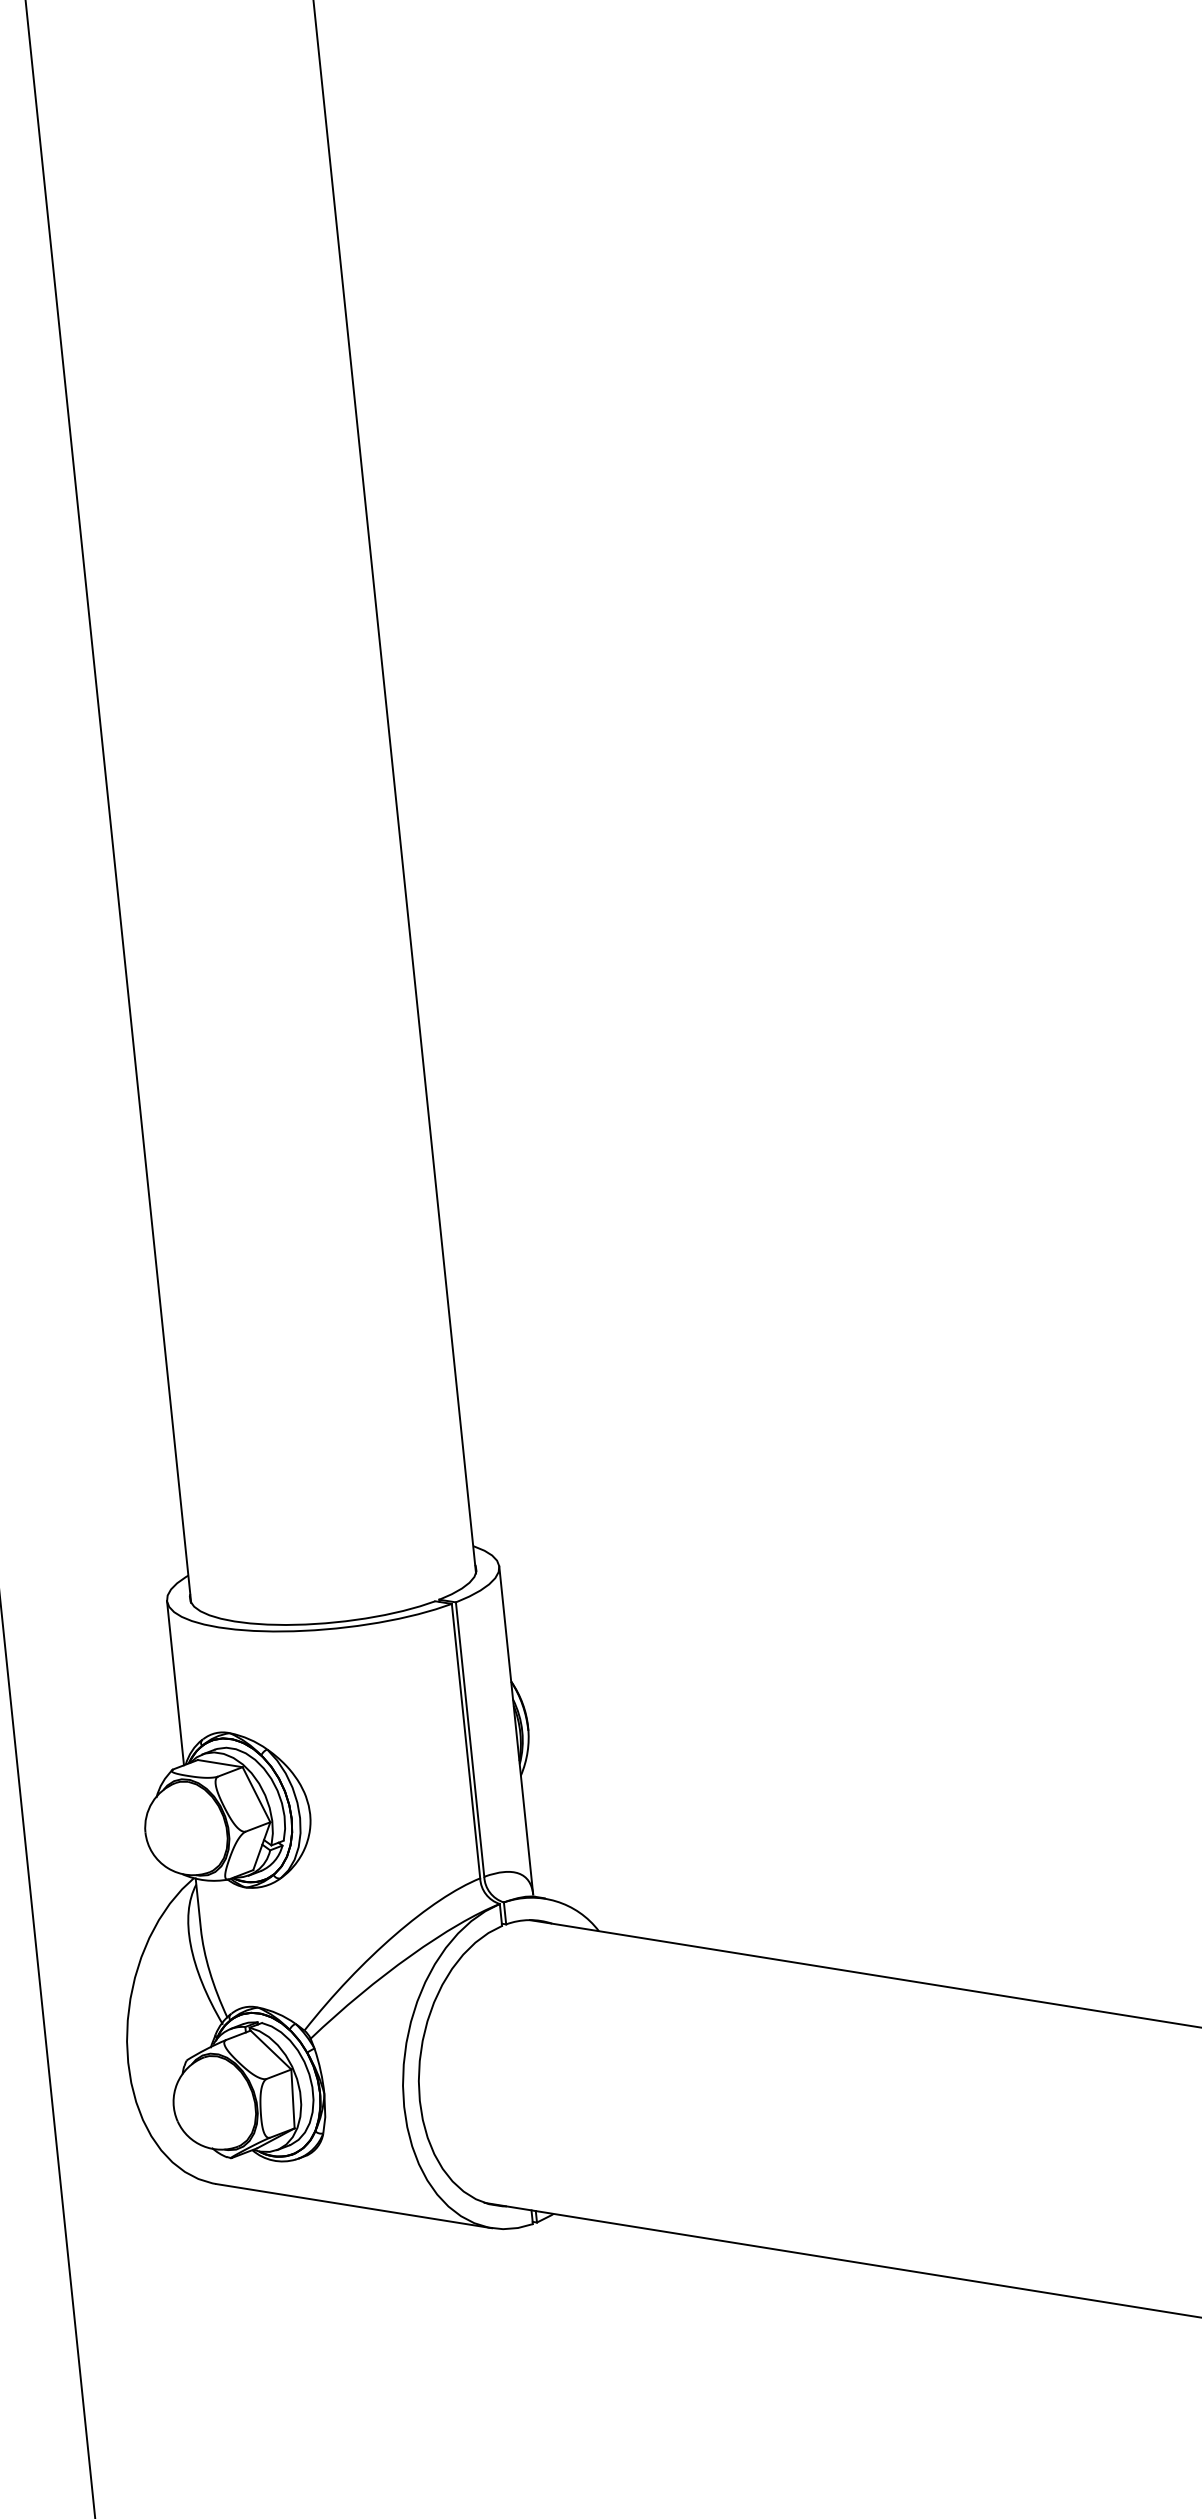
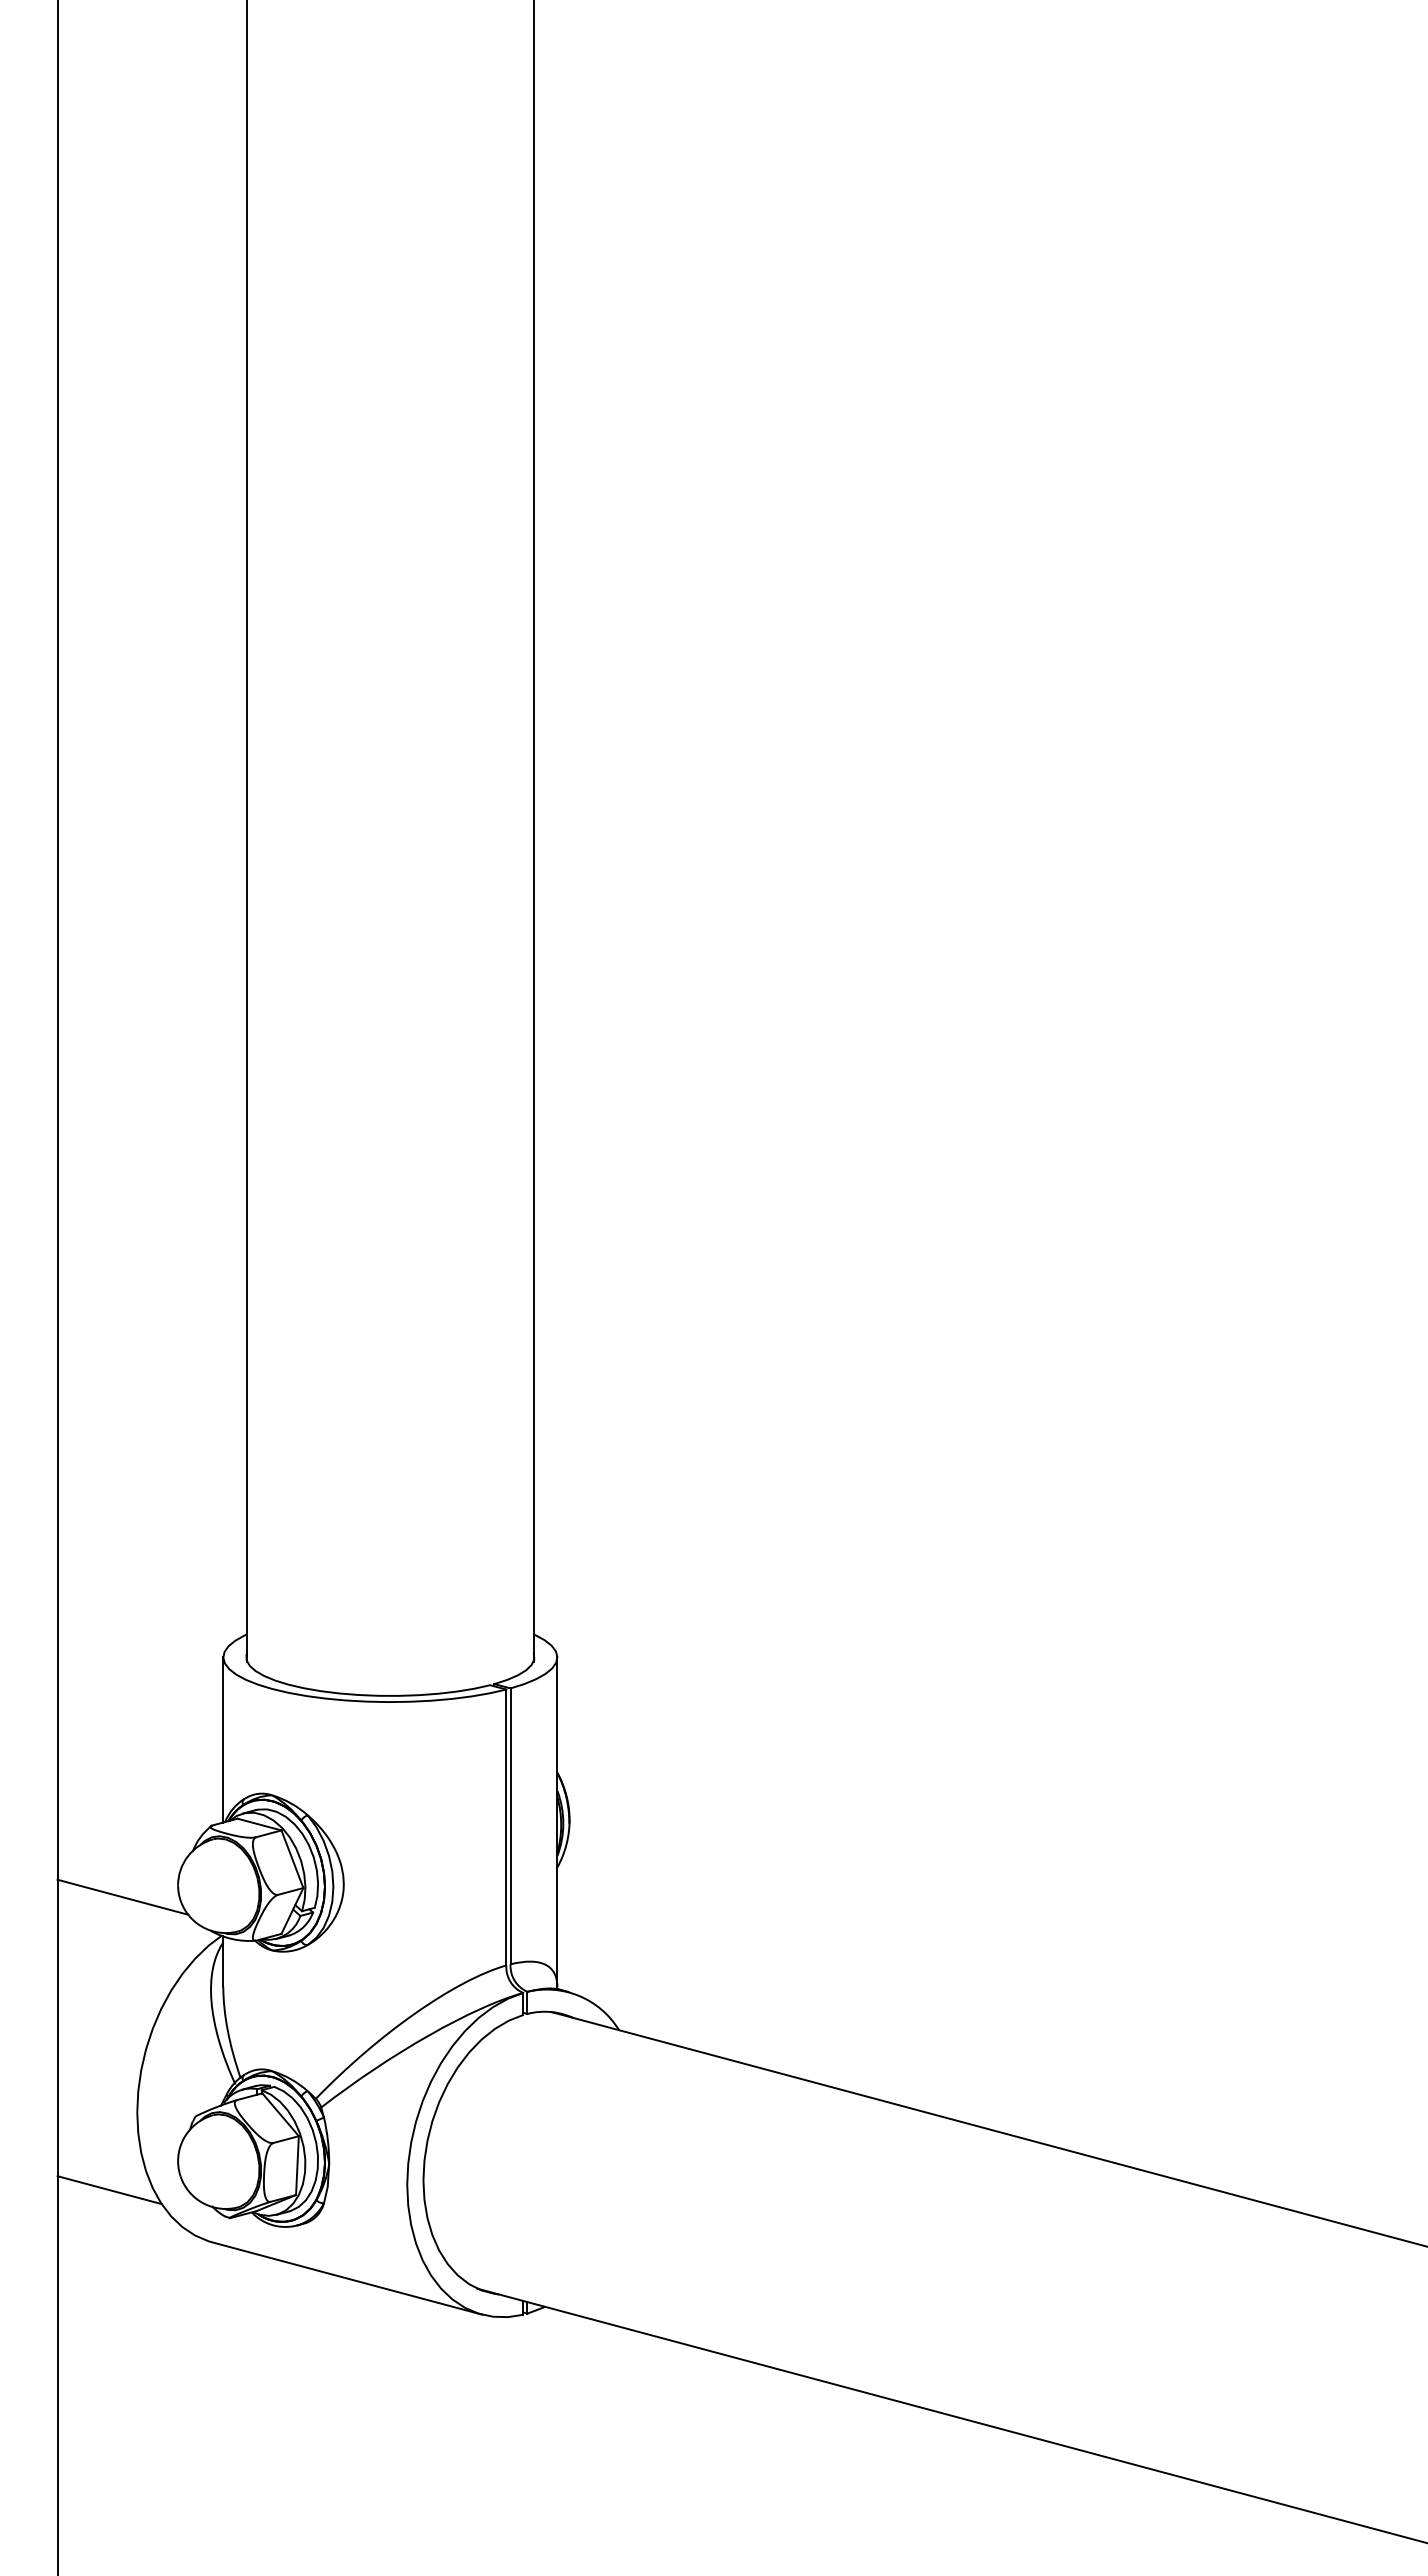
line: (91, 1849) -> (122, 1896), added
line: (108, 2143) -> (109, 2190), added

